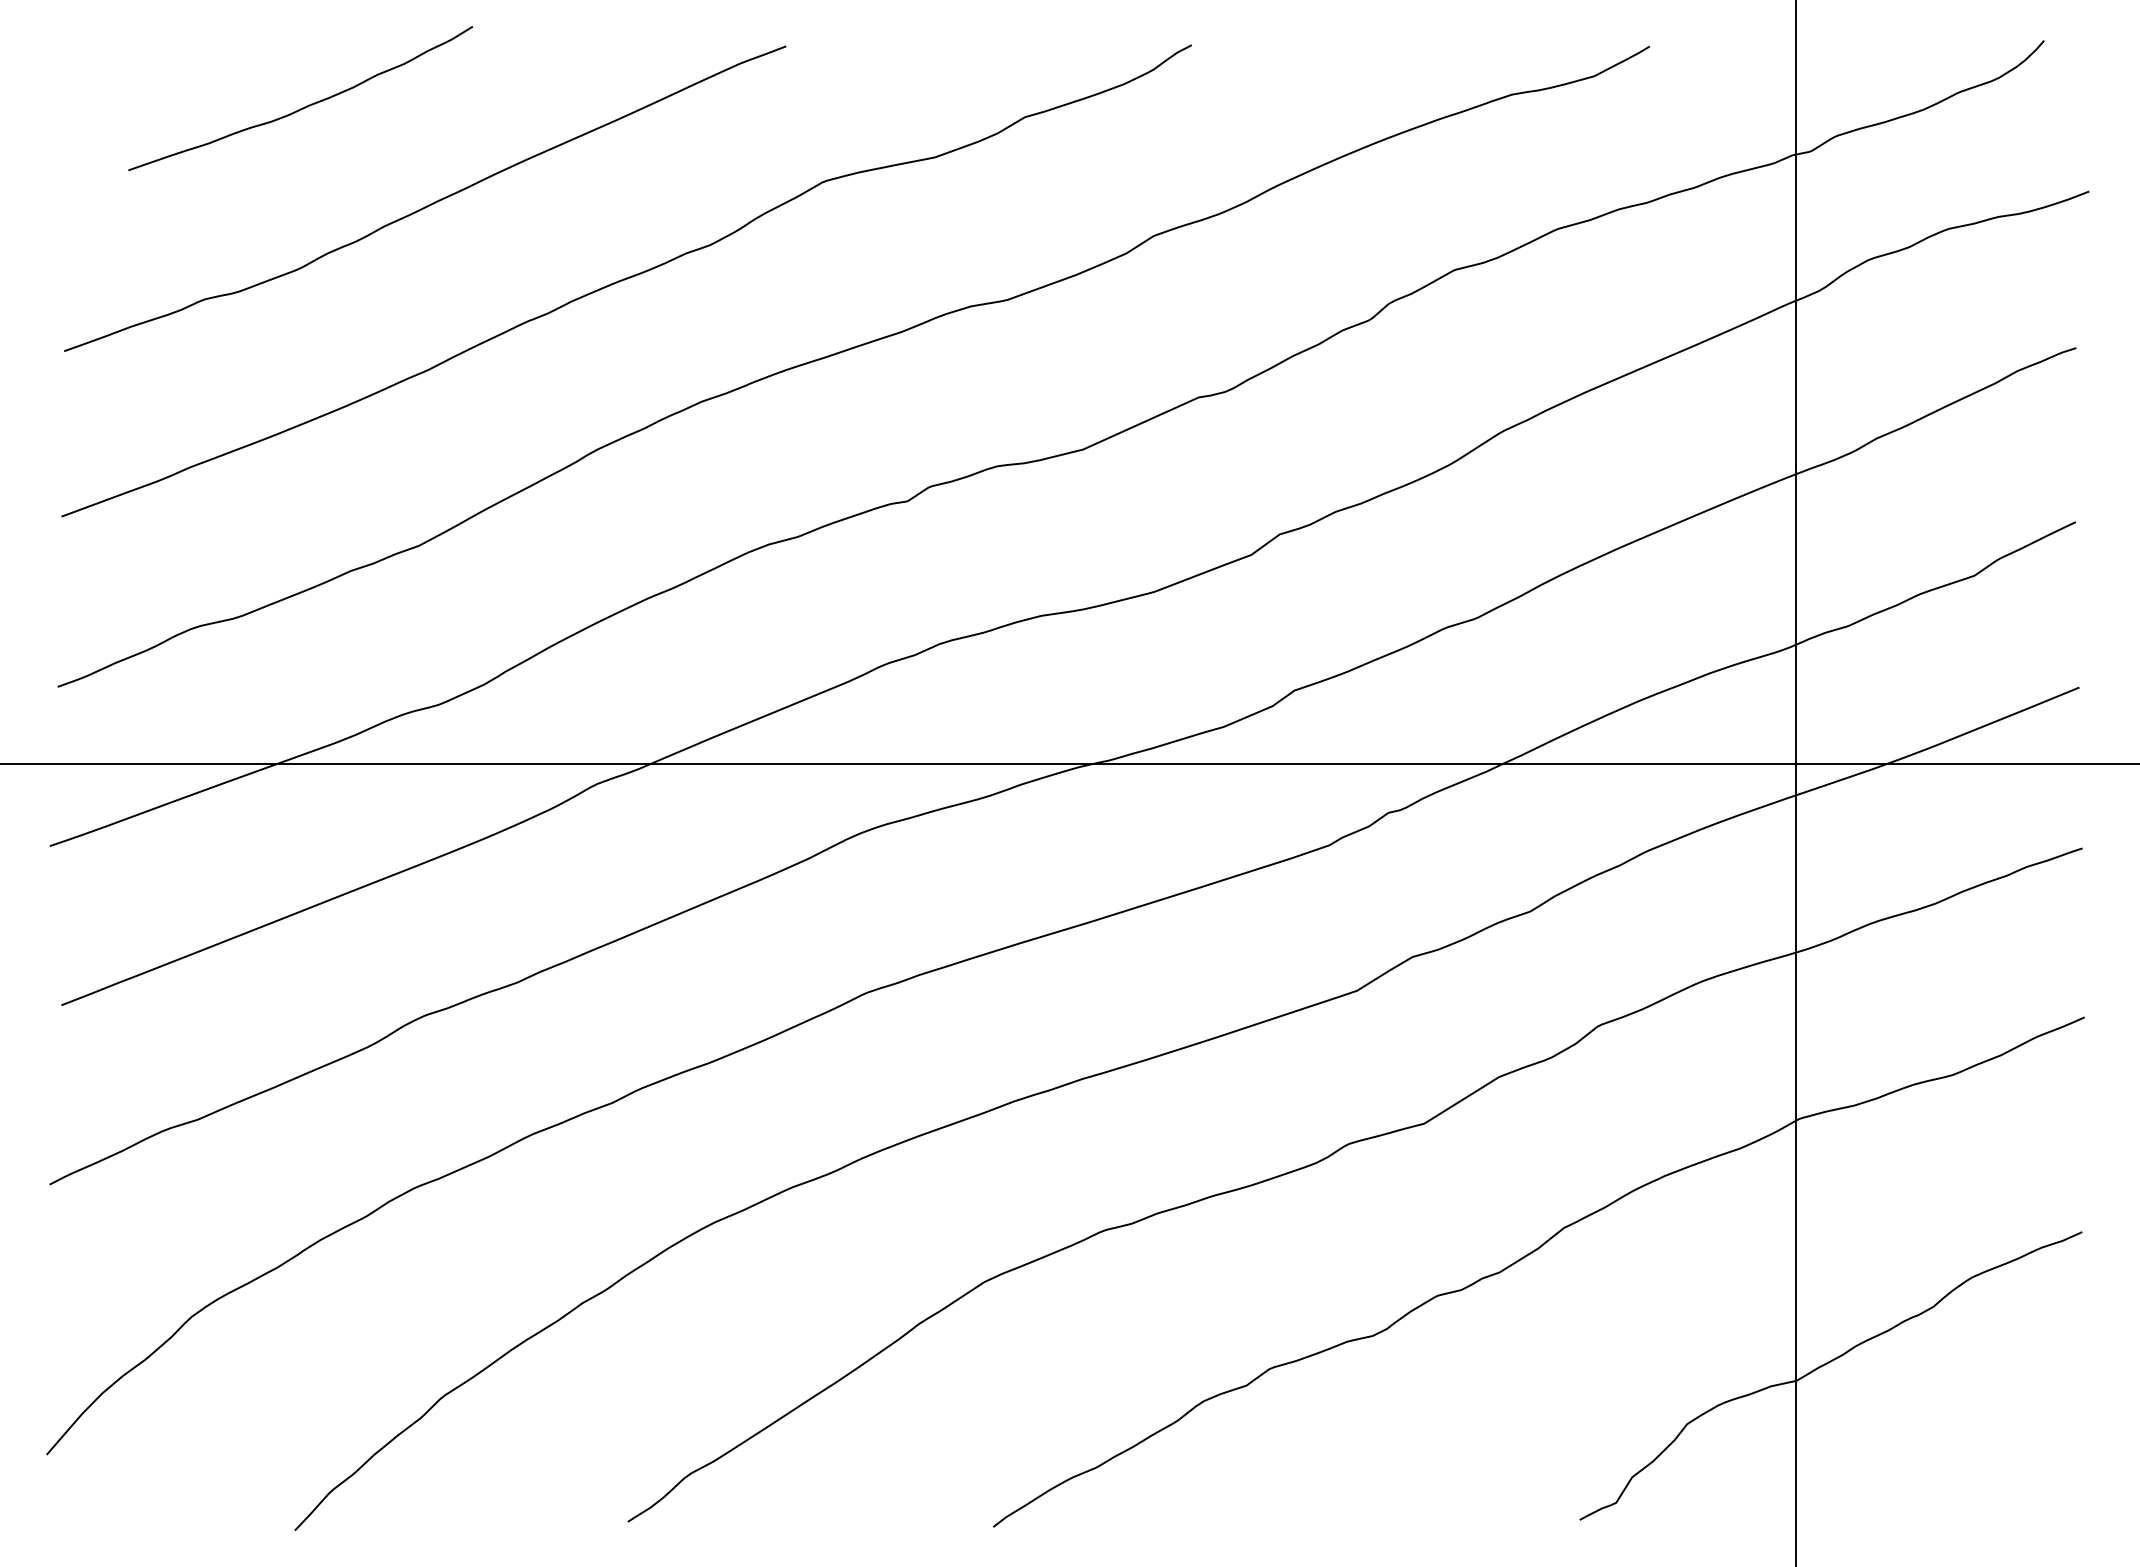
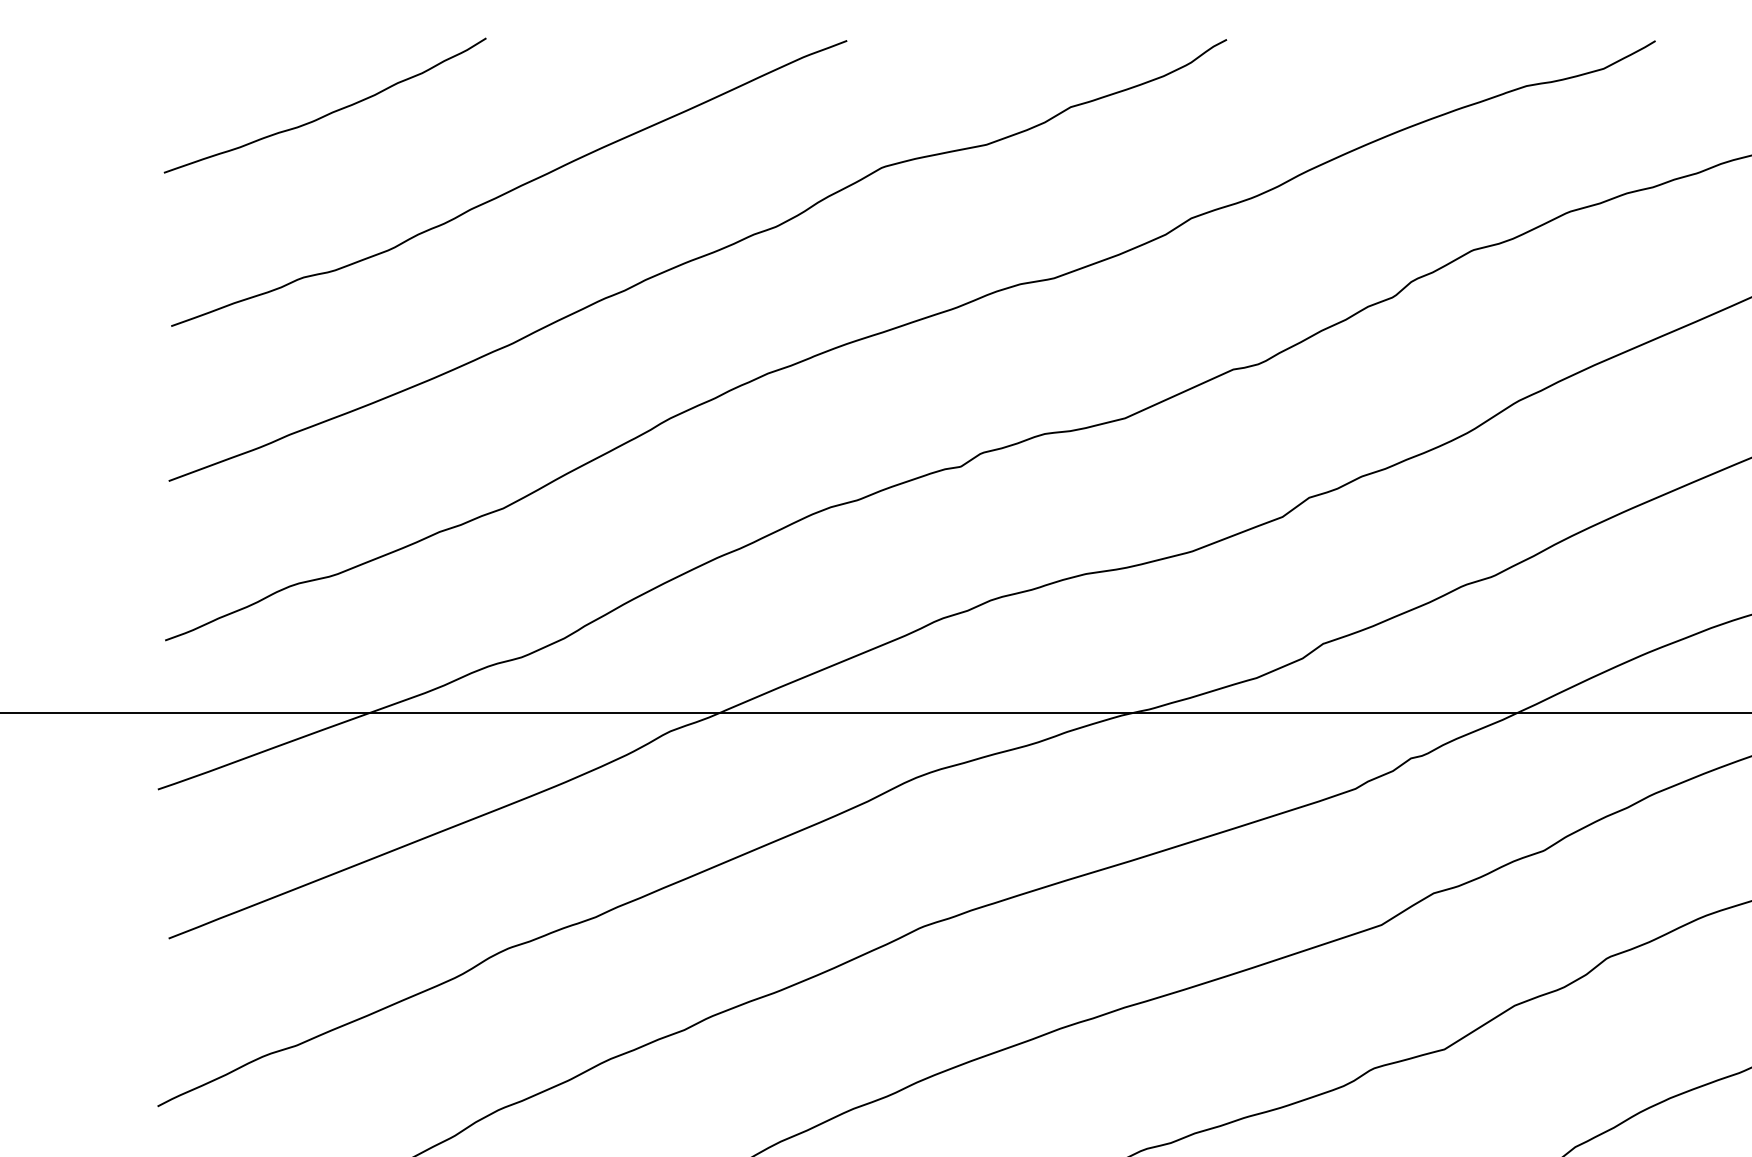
curve: (304, 106) -> (328, 113), moved

